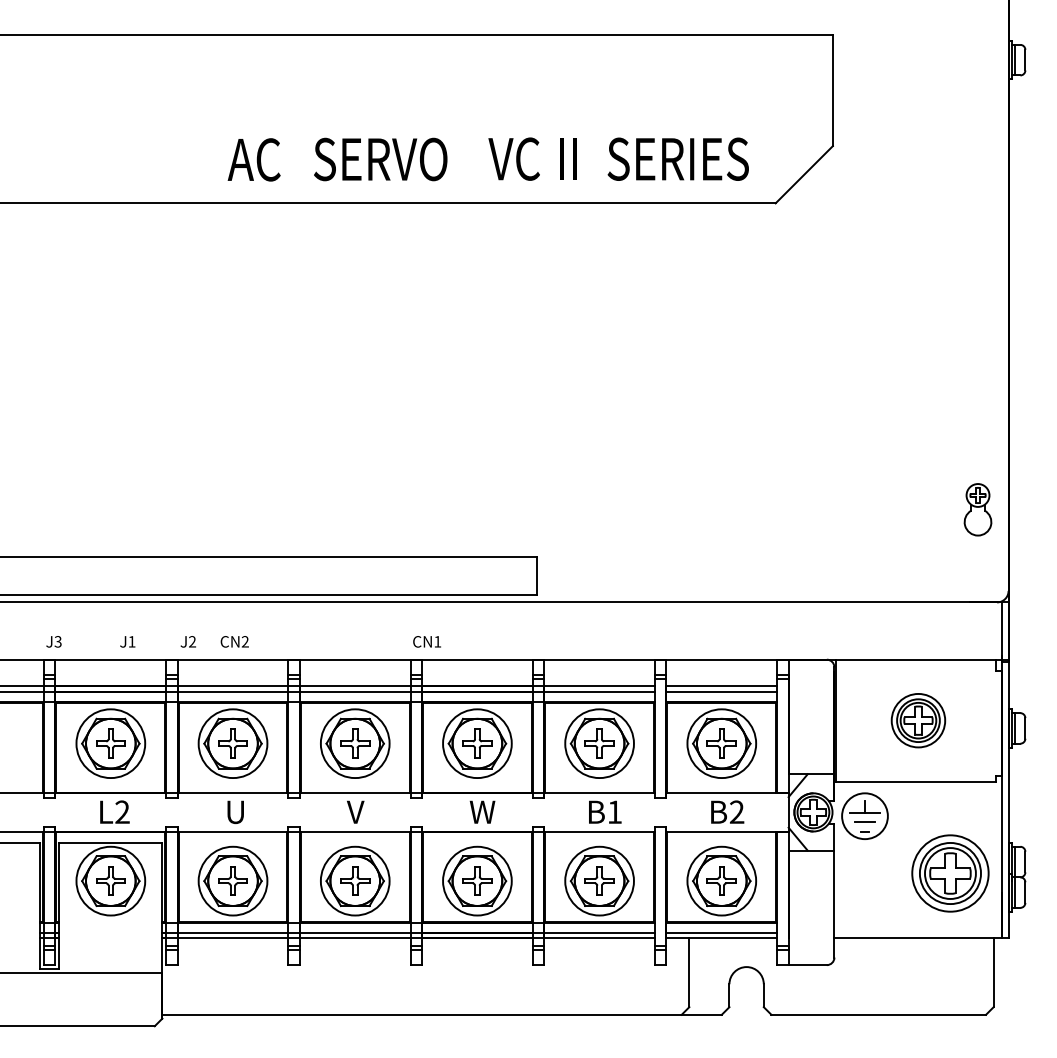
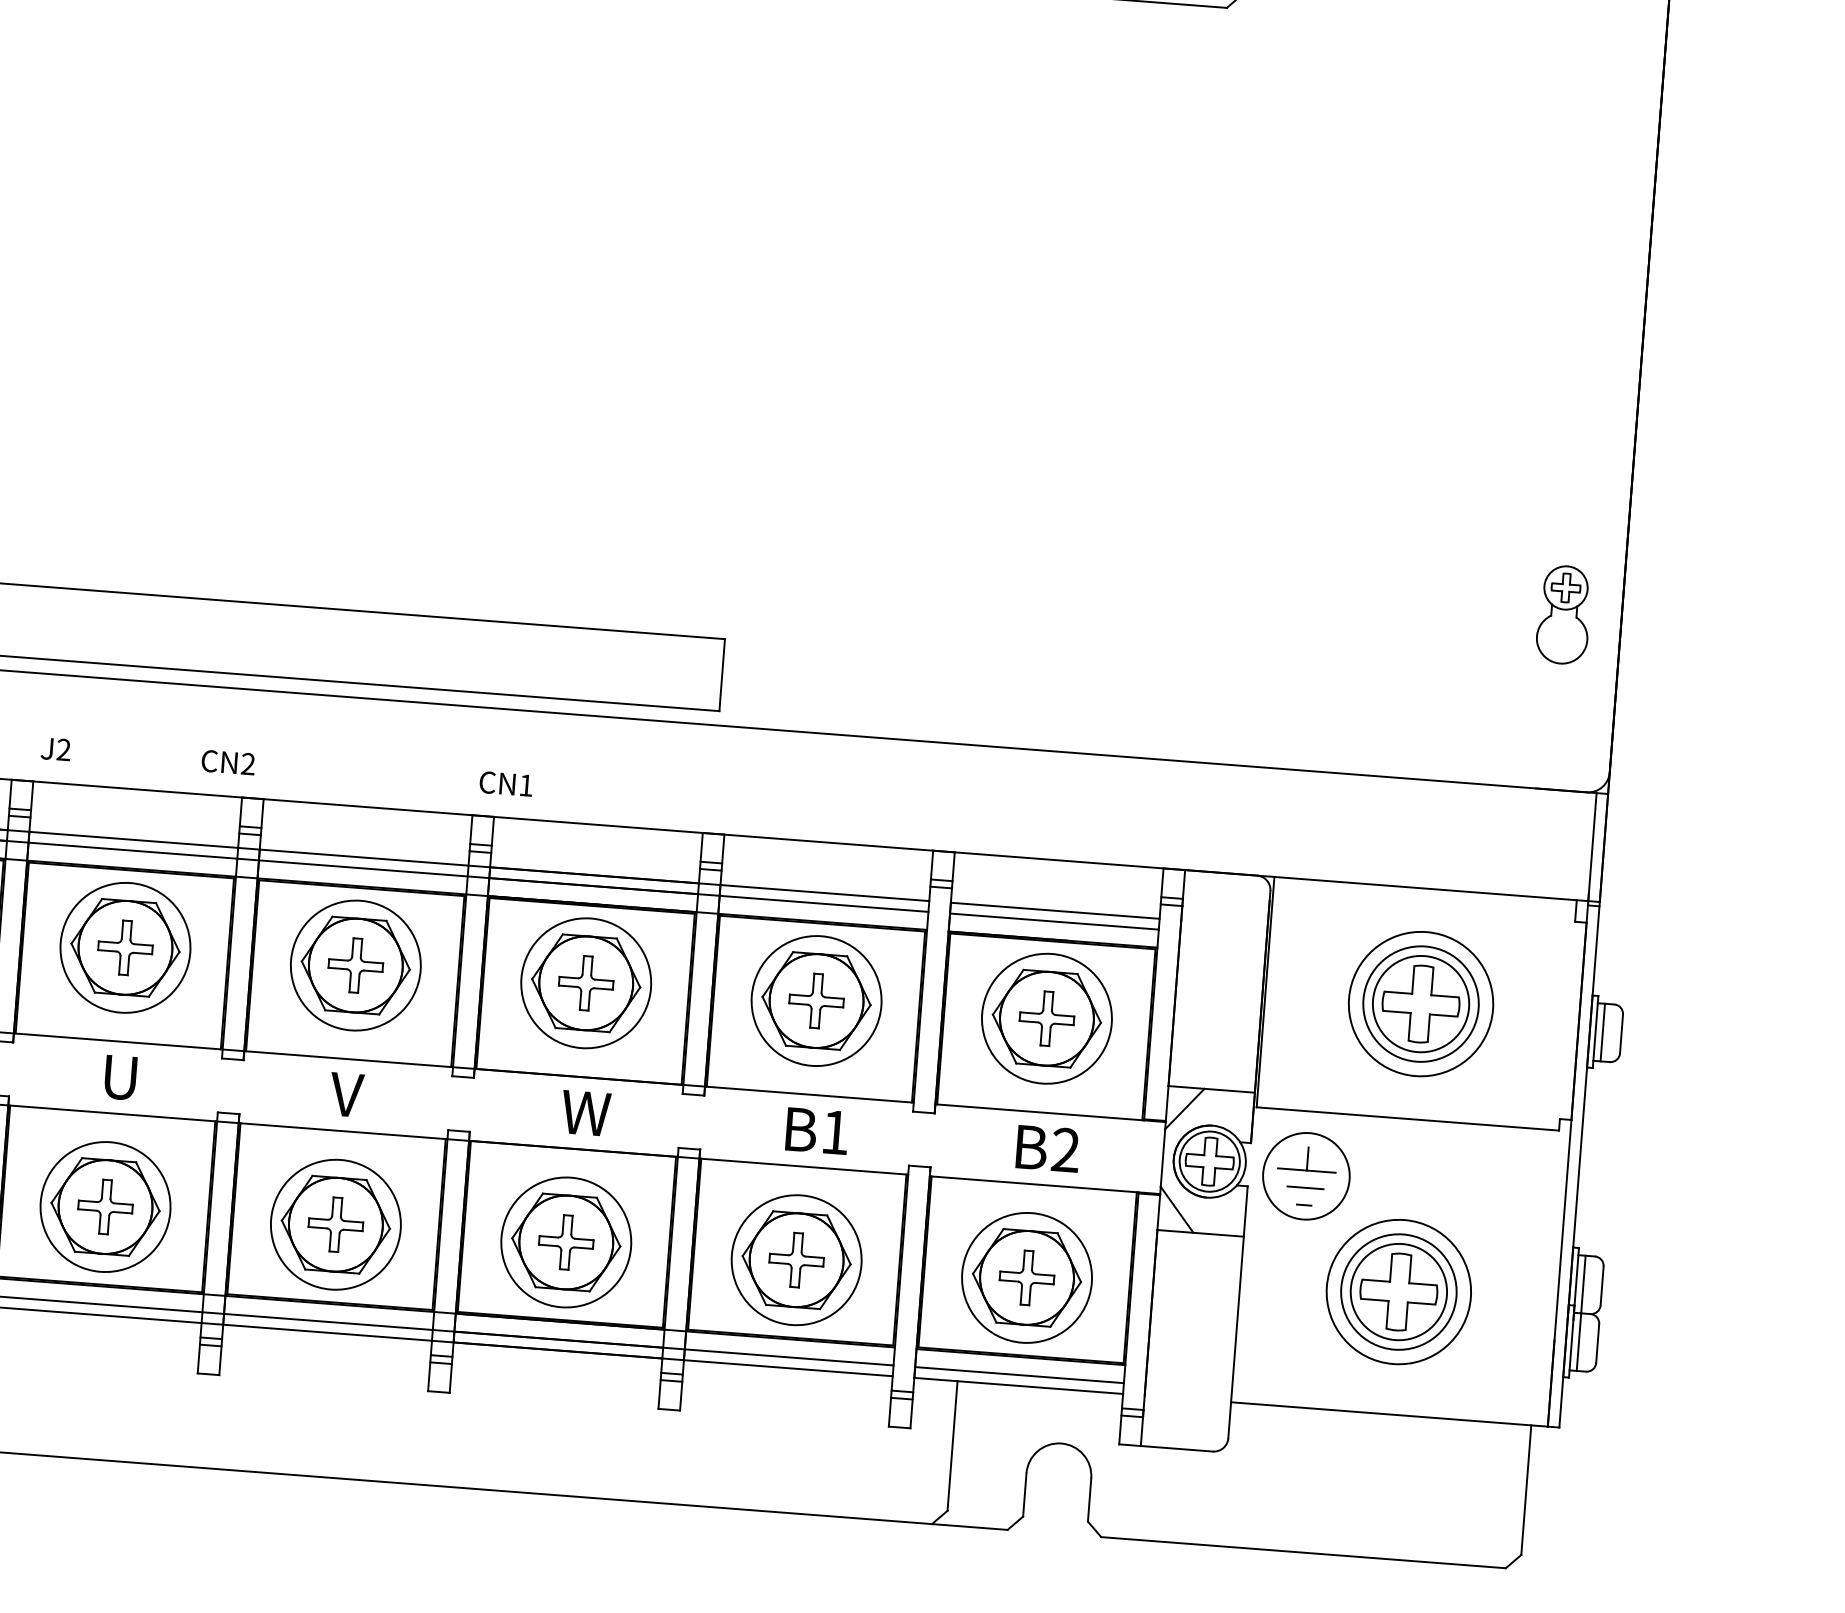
text: (234, 641) -> (227, 761), moved
part: (918, 720) -> (1421, 1003), size x1.43
part: (950, 873) -> (1398, 1292), moved

